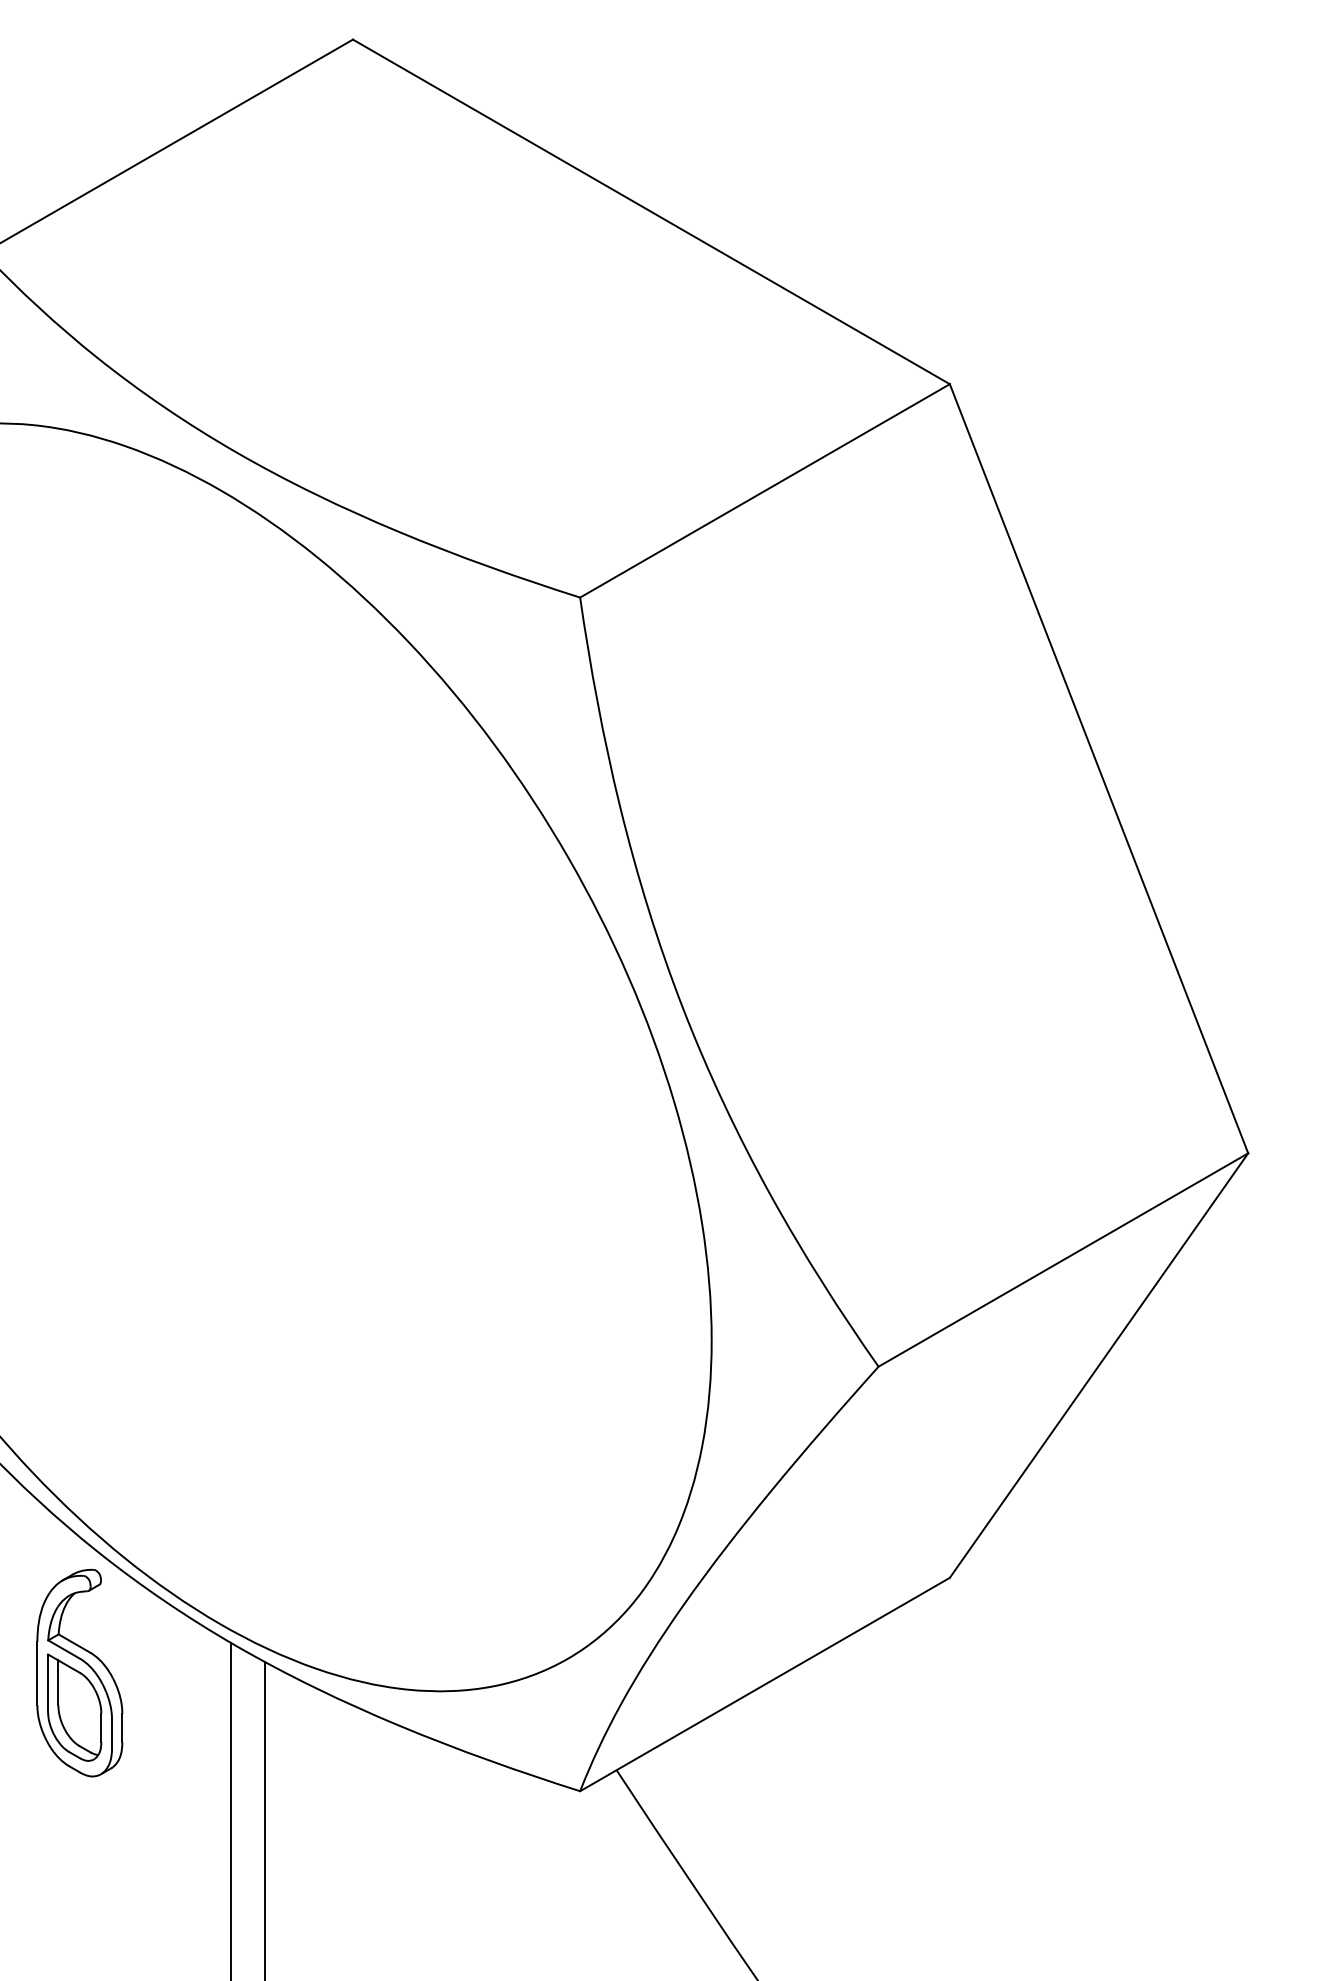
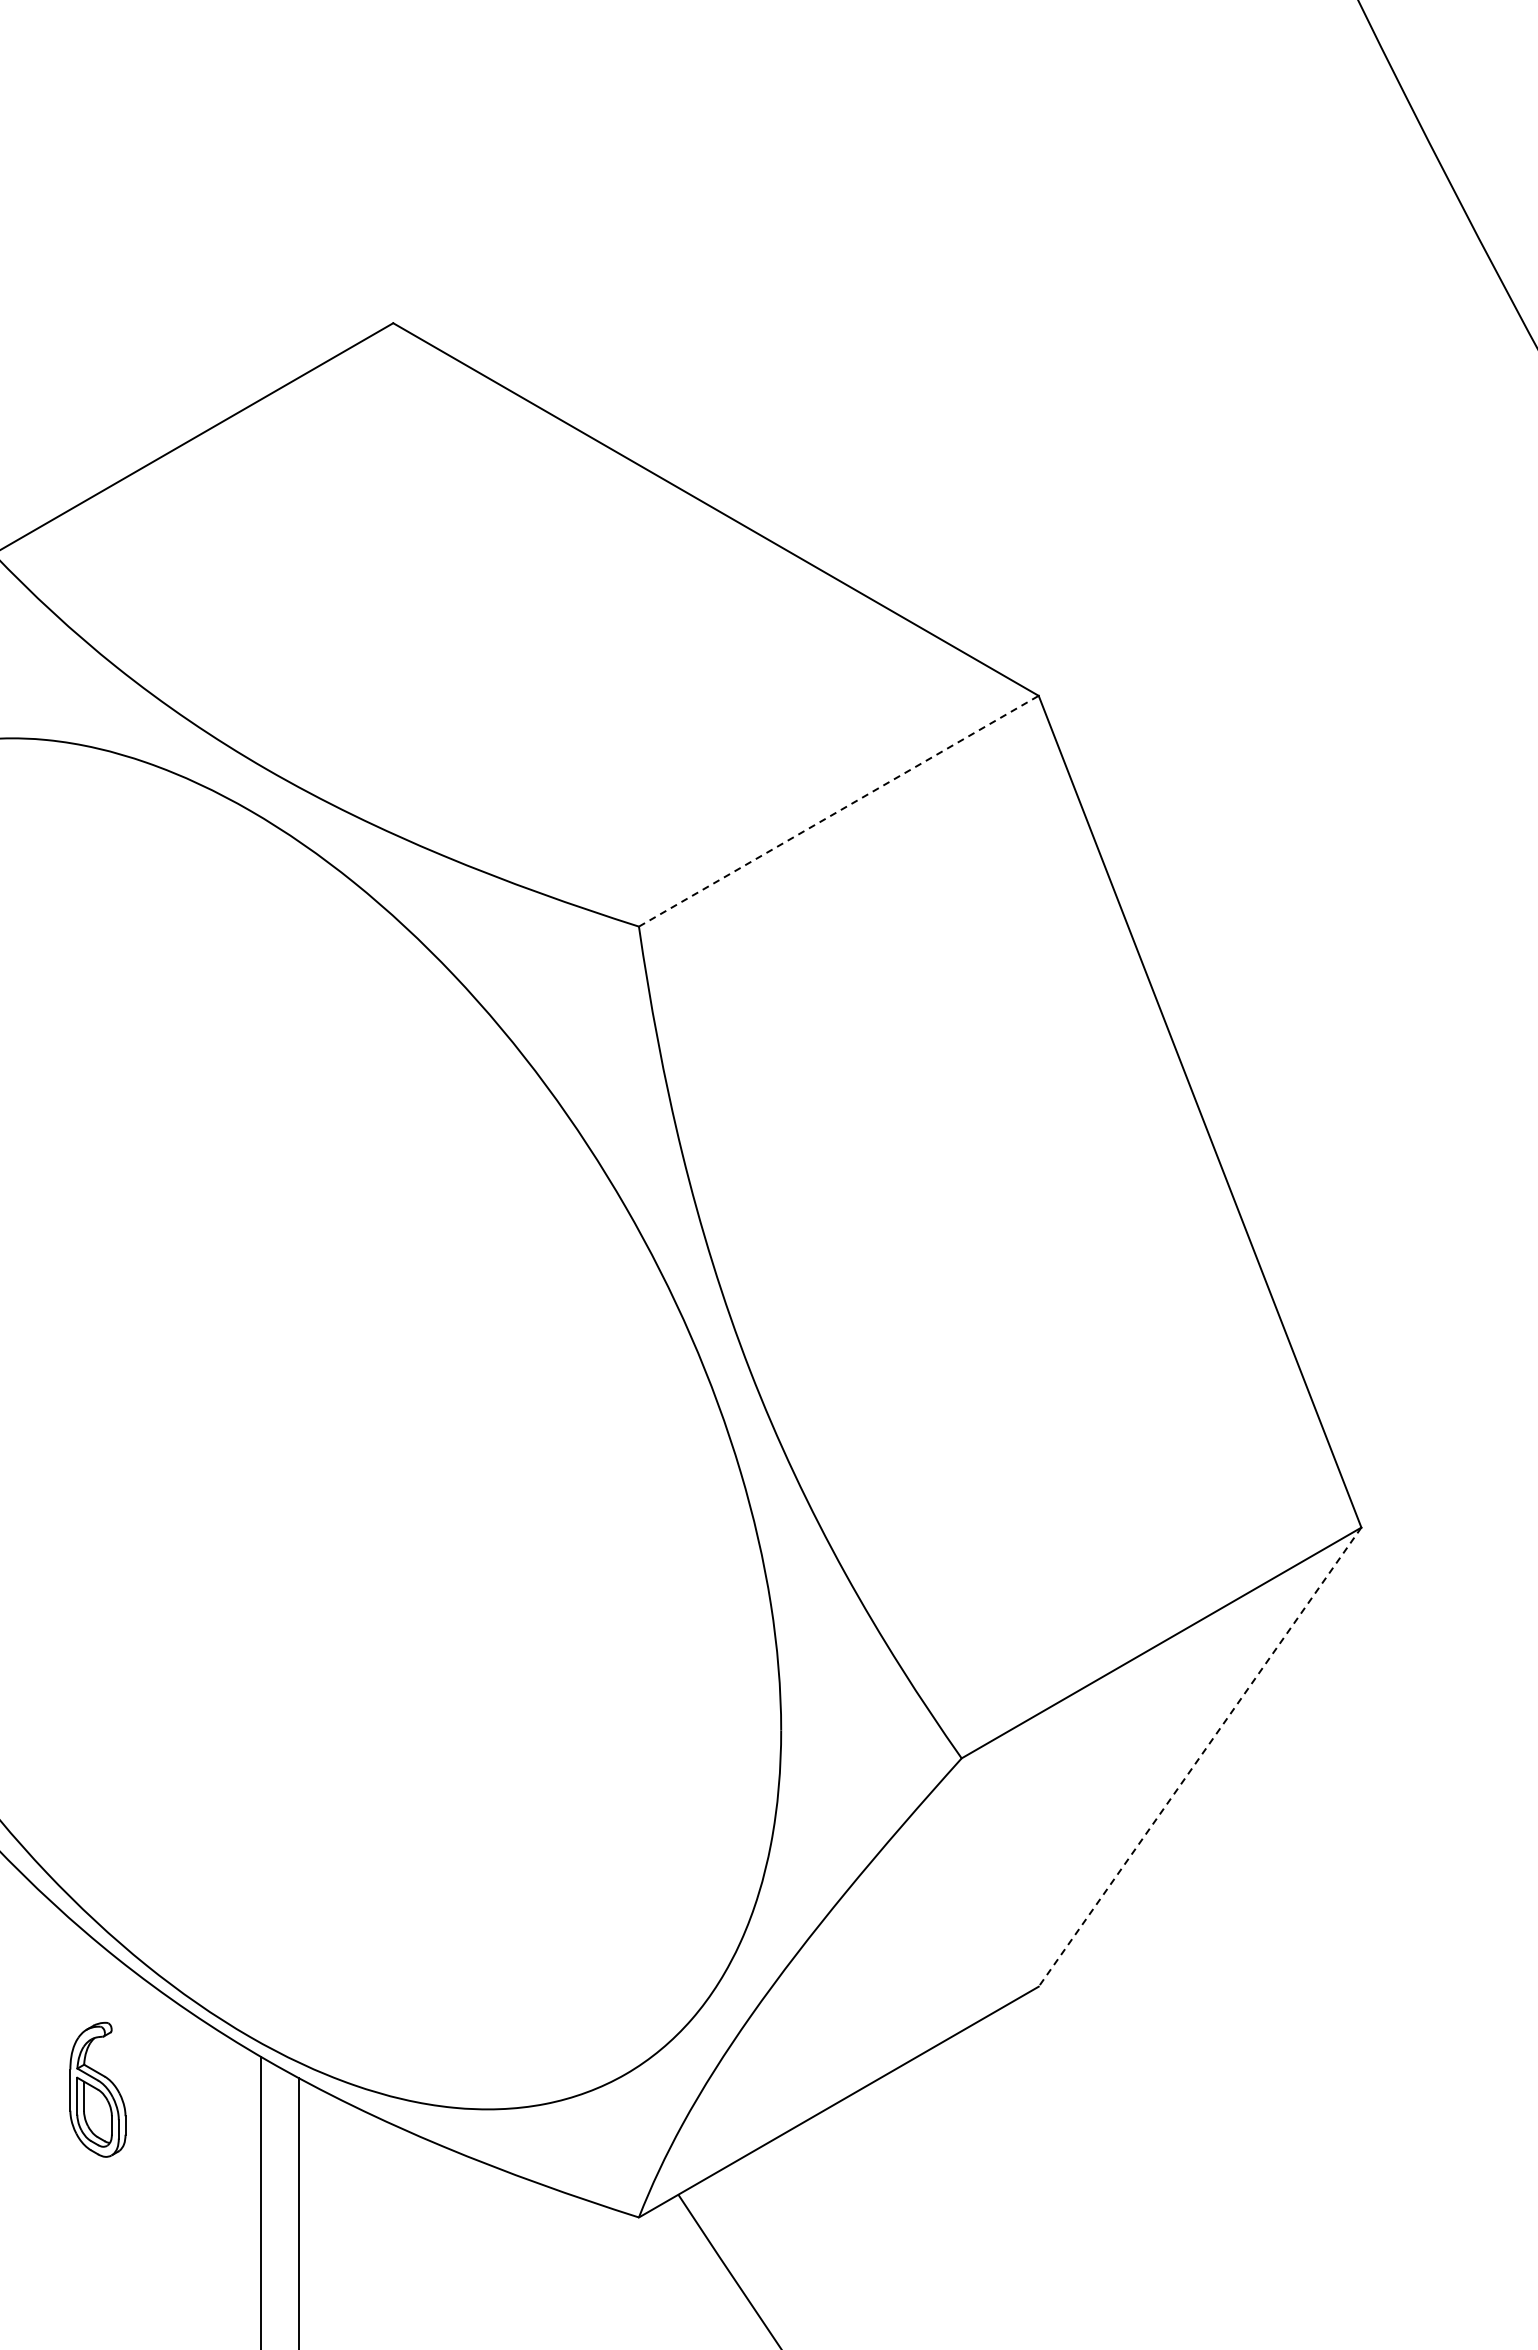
line: (764, 491) -> (838, 811), solid -> dashed
line: (1099, 1365) -> (1200, 1757), solid -> dashed
part: (79, 1672) -> (97, 2089), size x0.6

